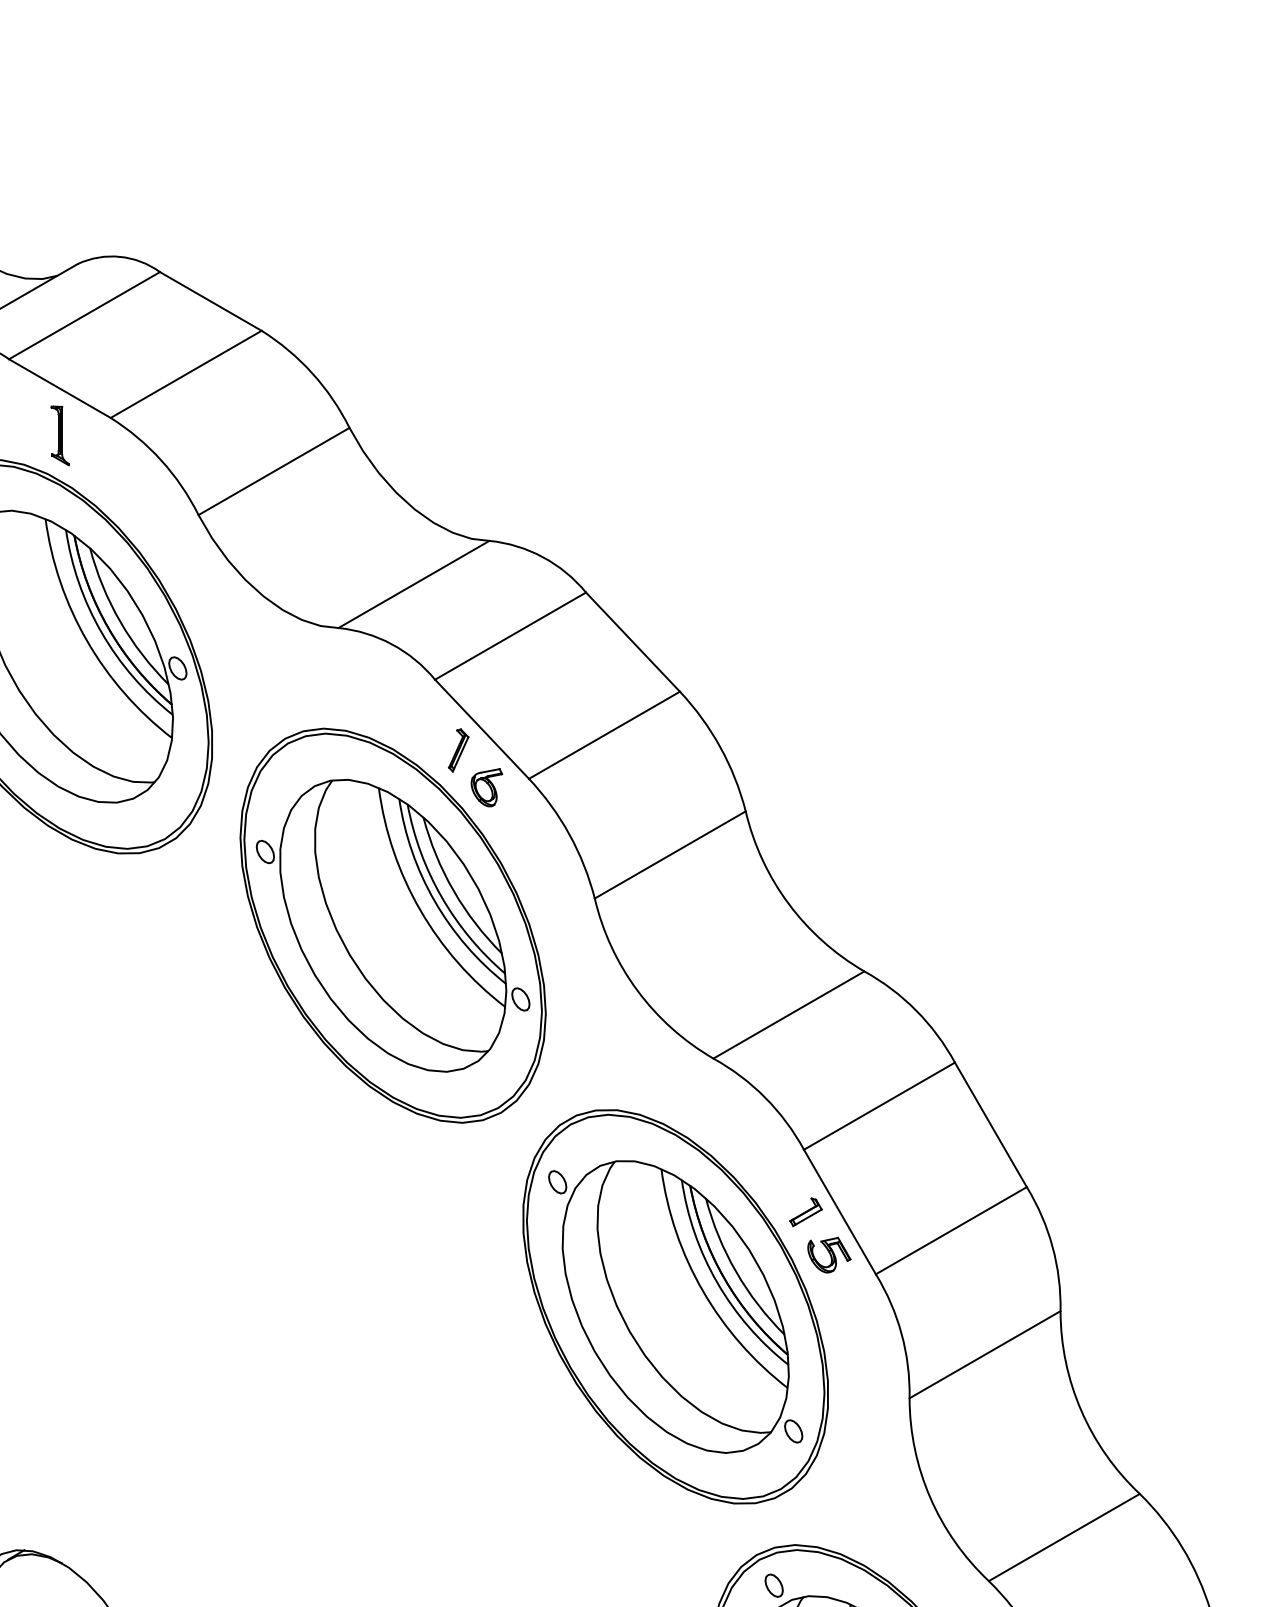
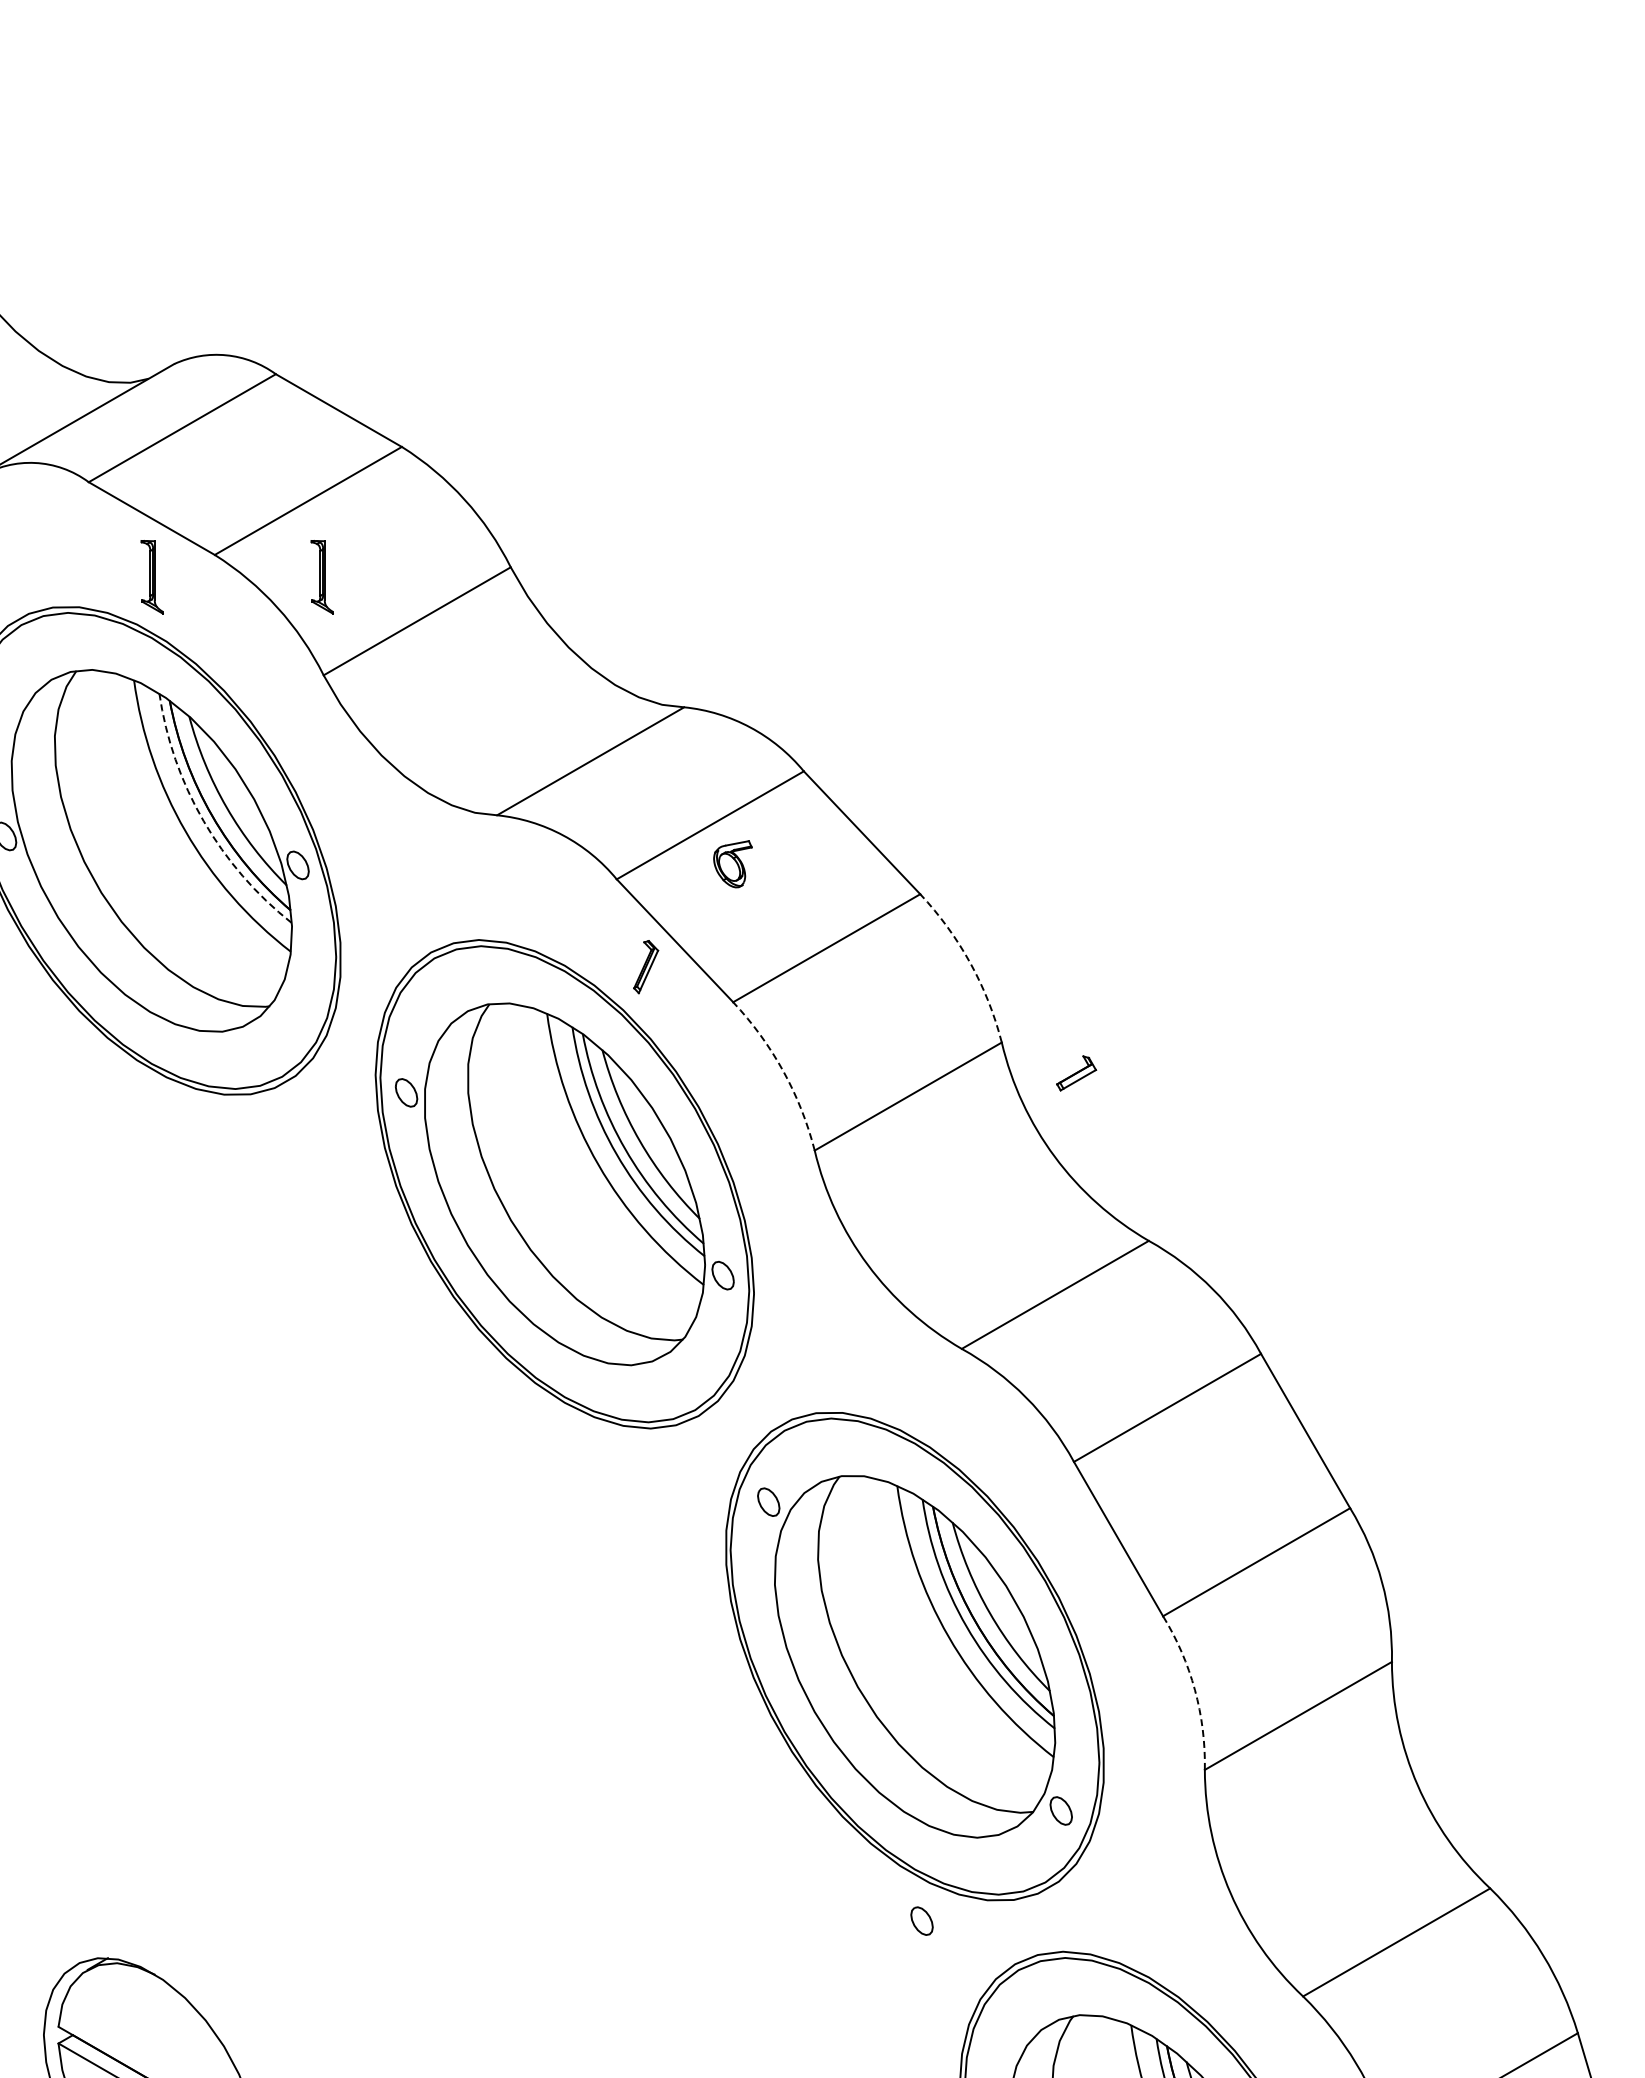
part: (196, 436) -> (321, 577), added
arc: (101, 633) -> (203, 821), solid -> dashed
arc: (720, 747) -> (970, 963), solid -> dashed
part: (486, 787) -> (732, 864), moved
arc: (569, 834) -> (783, 1071), solid -> dashed
part: (806, 1212) -> (1076, 1073), moved
part: (829, 1255) -> (1105, 1592), removed
arc: (901, 1334) -> (1194, 1690), solid -> dashed
part: (773, 1585) -> (921, 1920), moved

